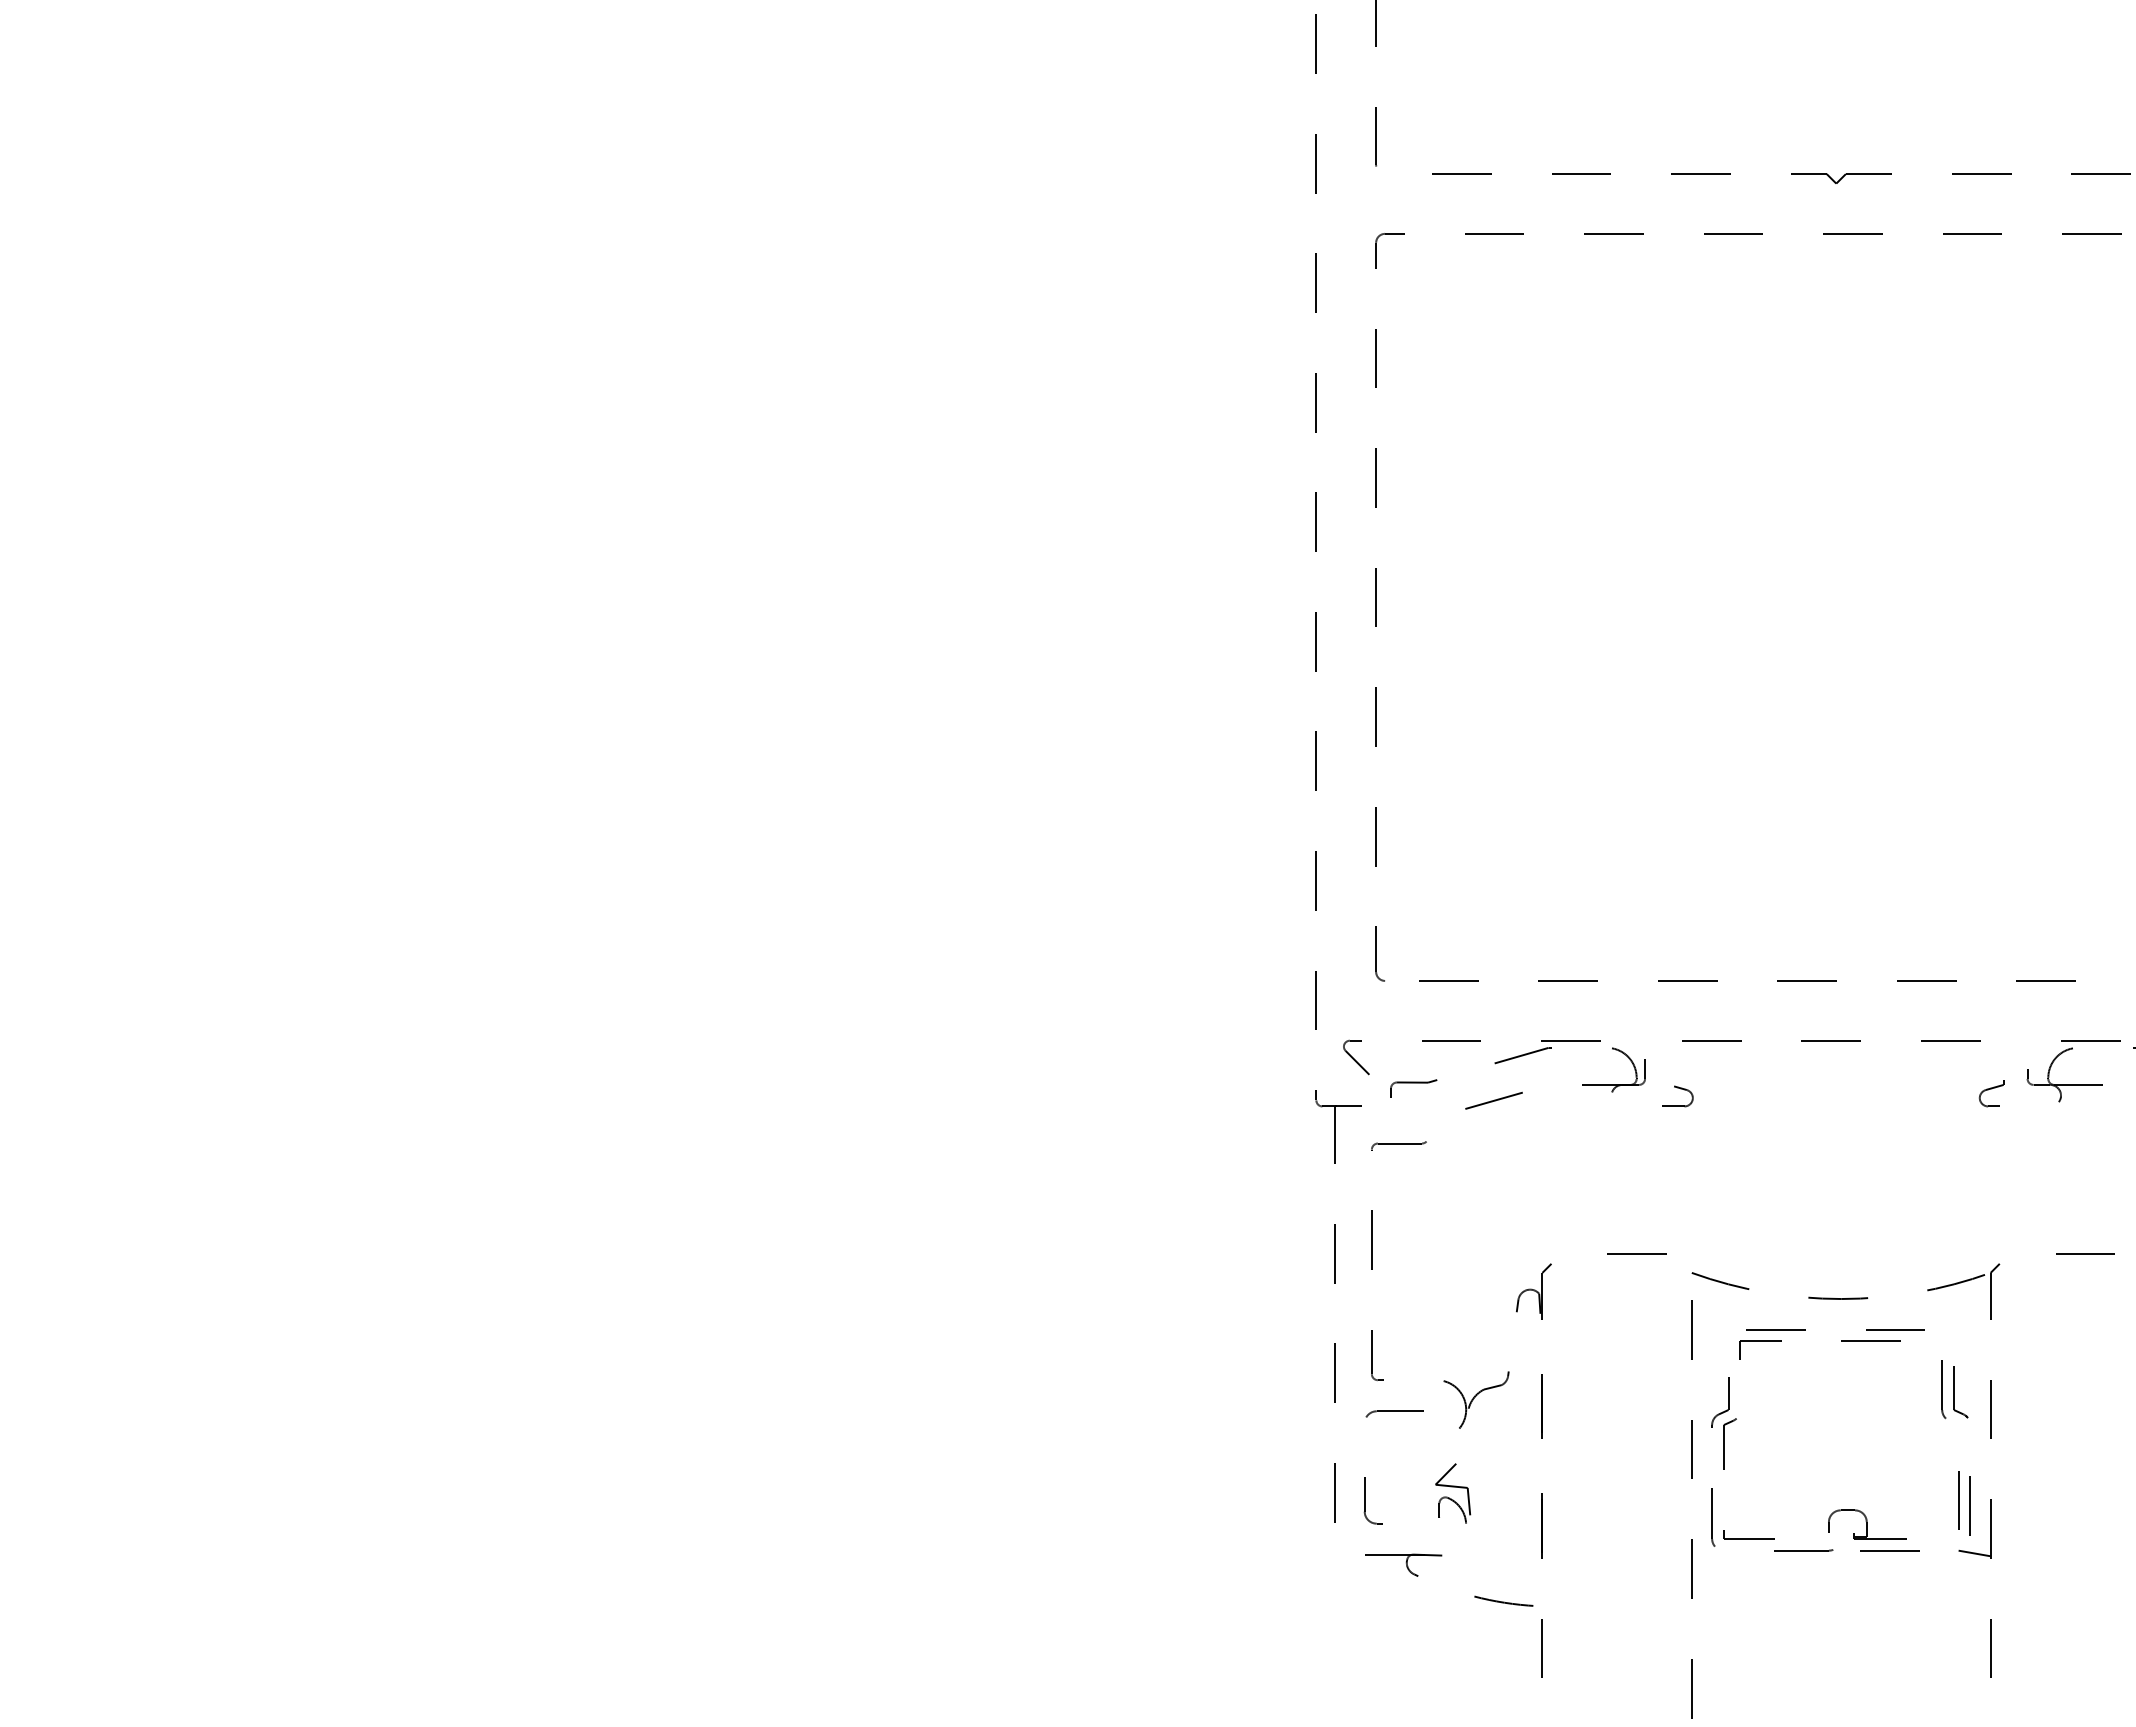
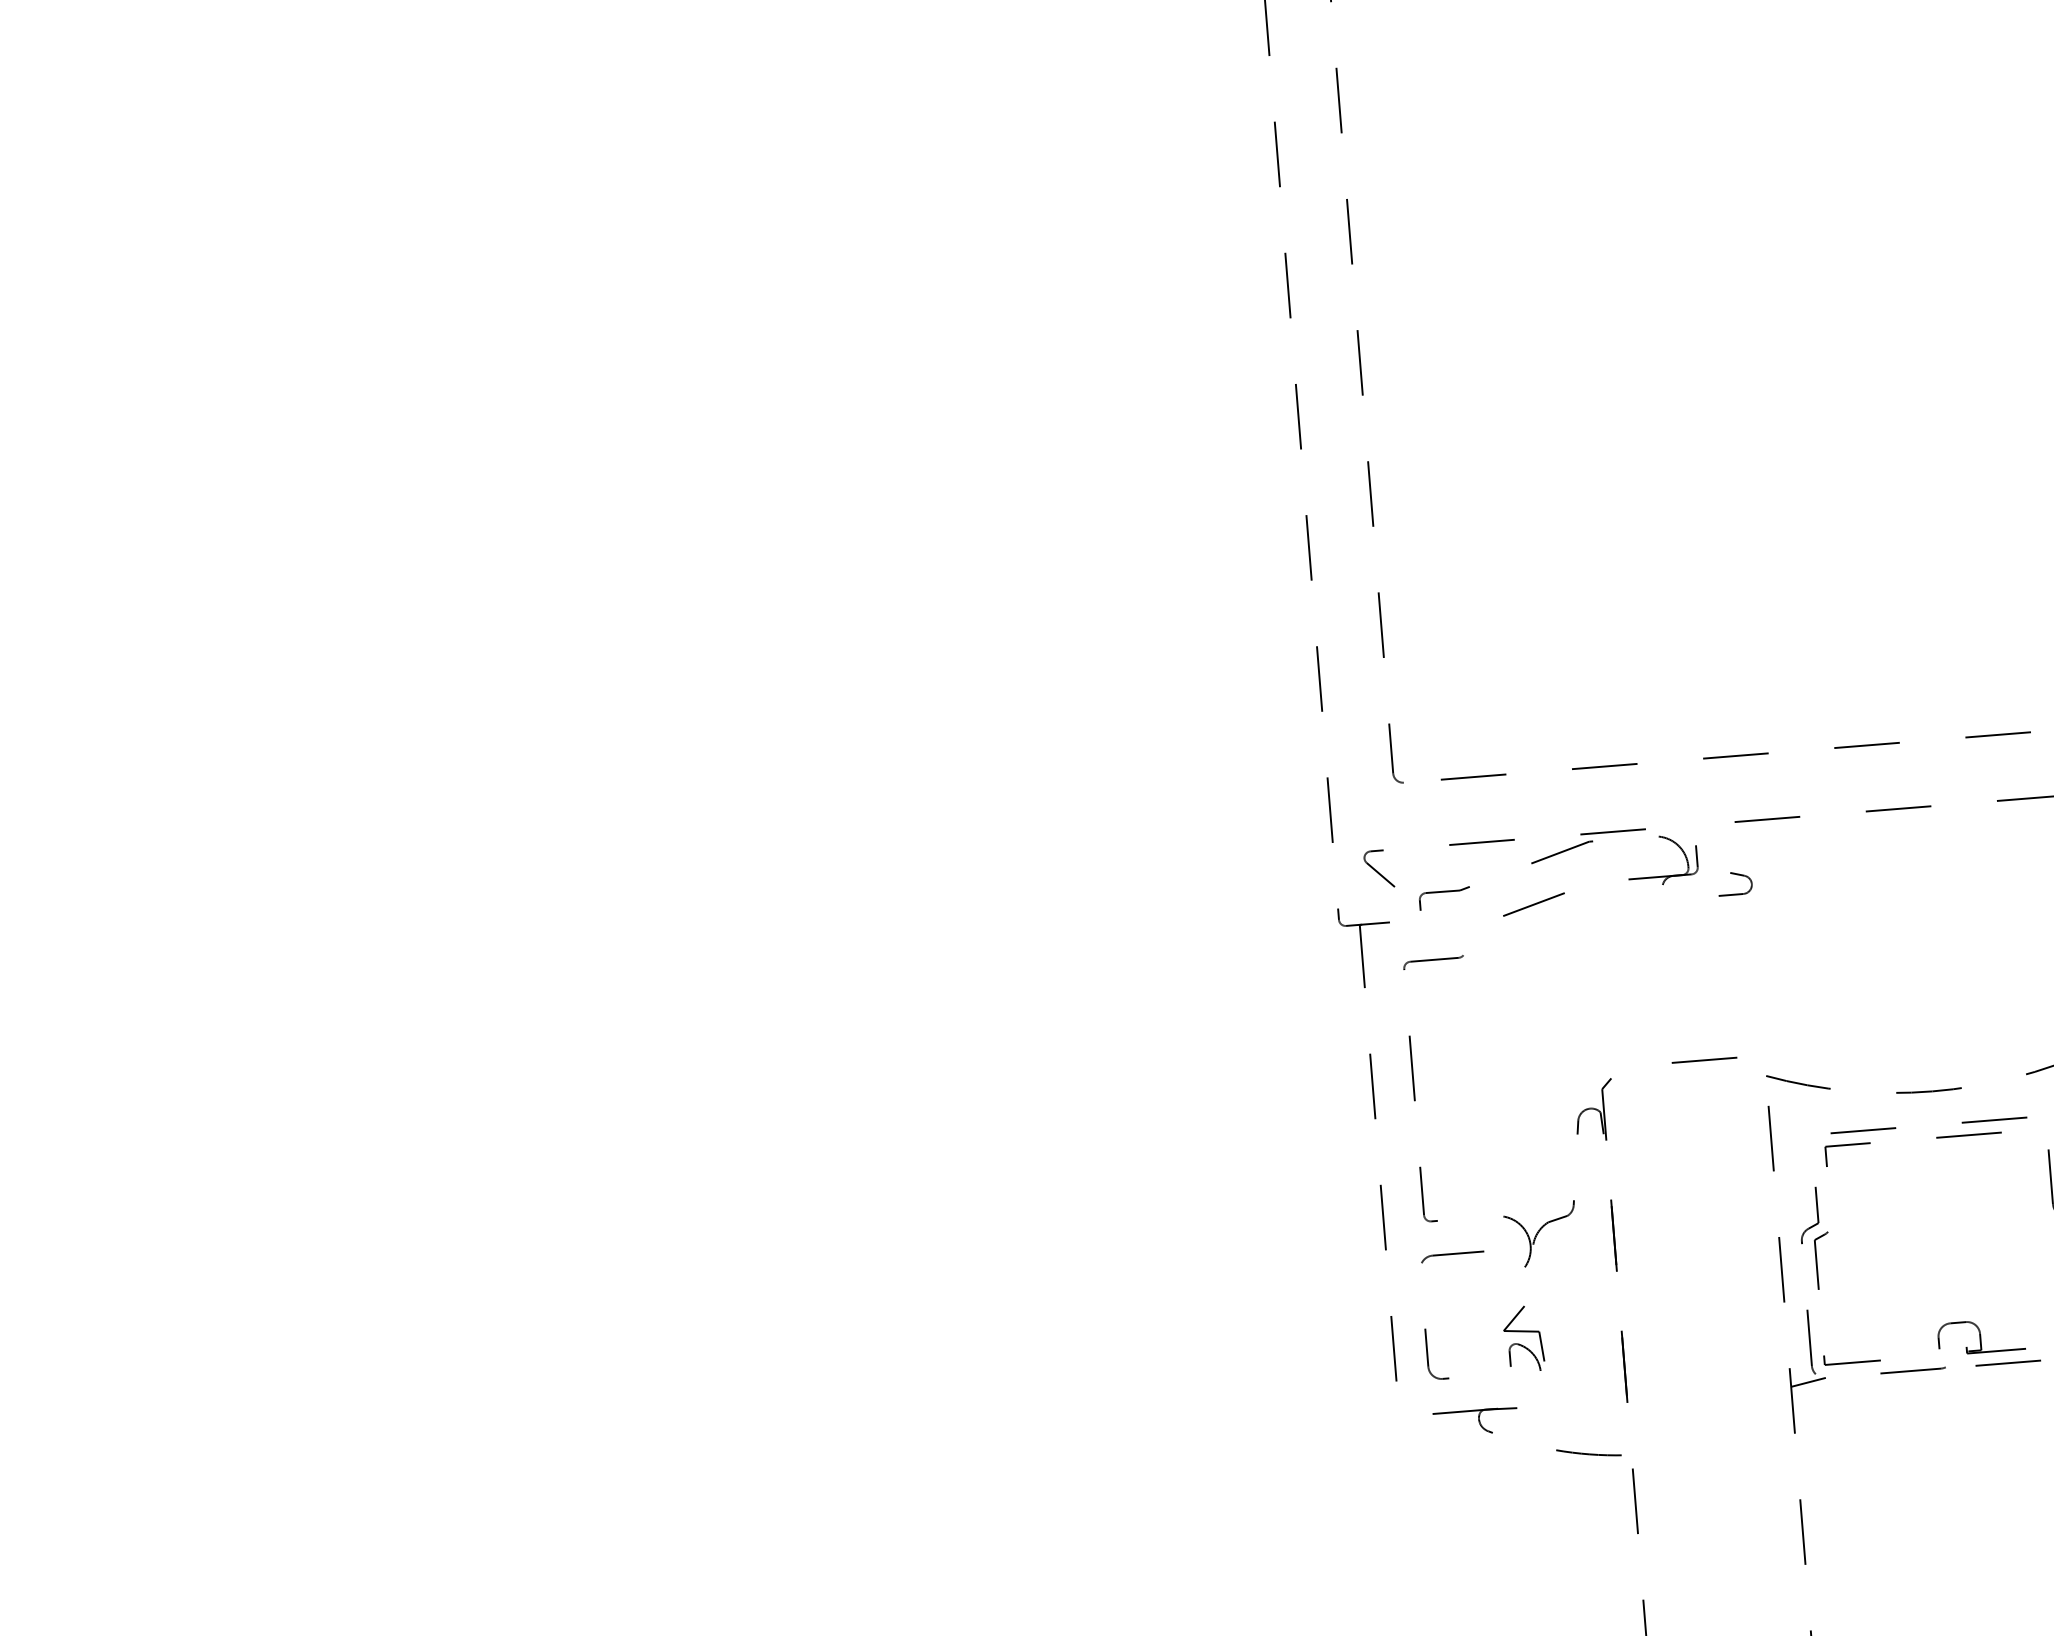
line: (1707, 1553) -> (1808, 1382), added

